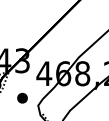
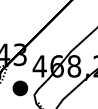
part: (21, 98) -> (19, 88), size x1.6

